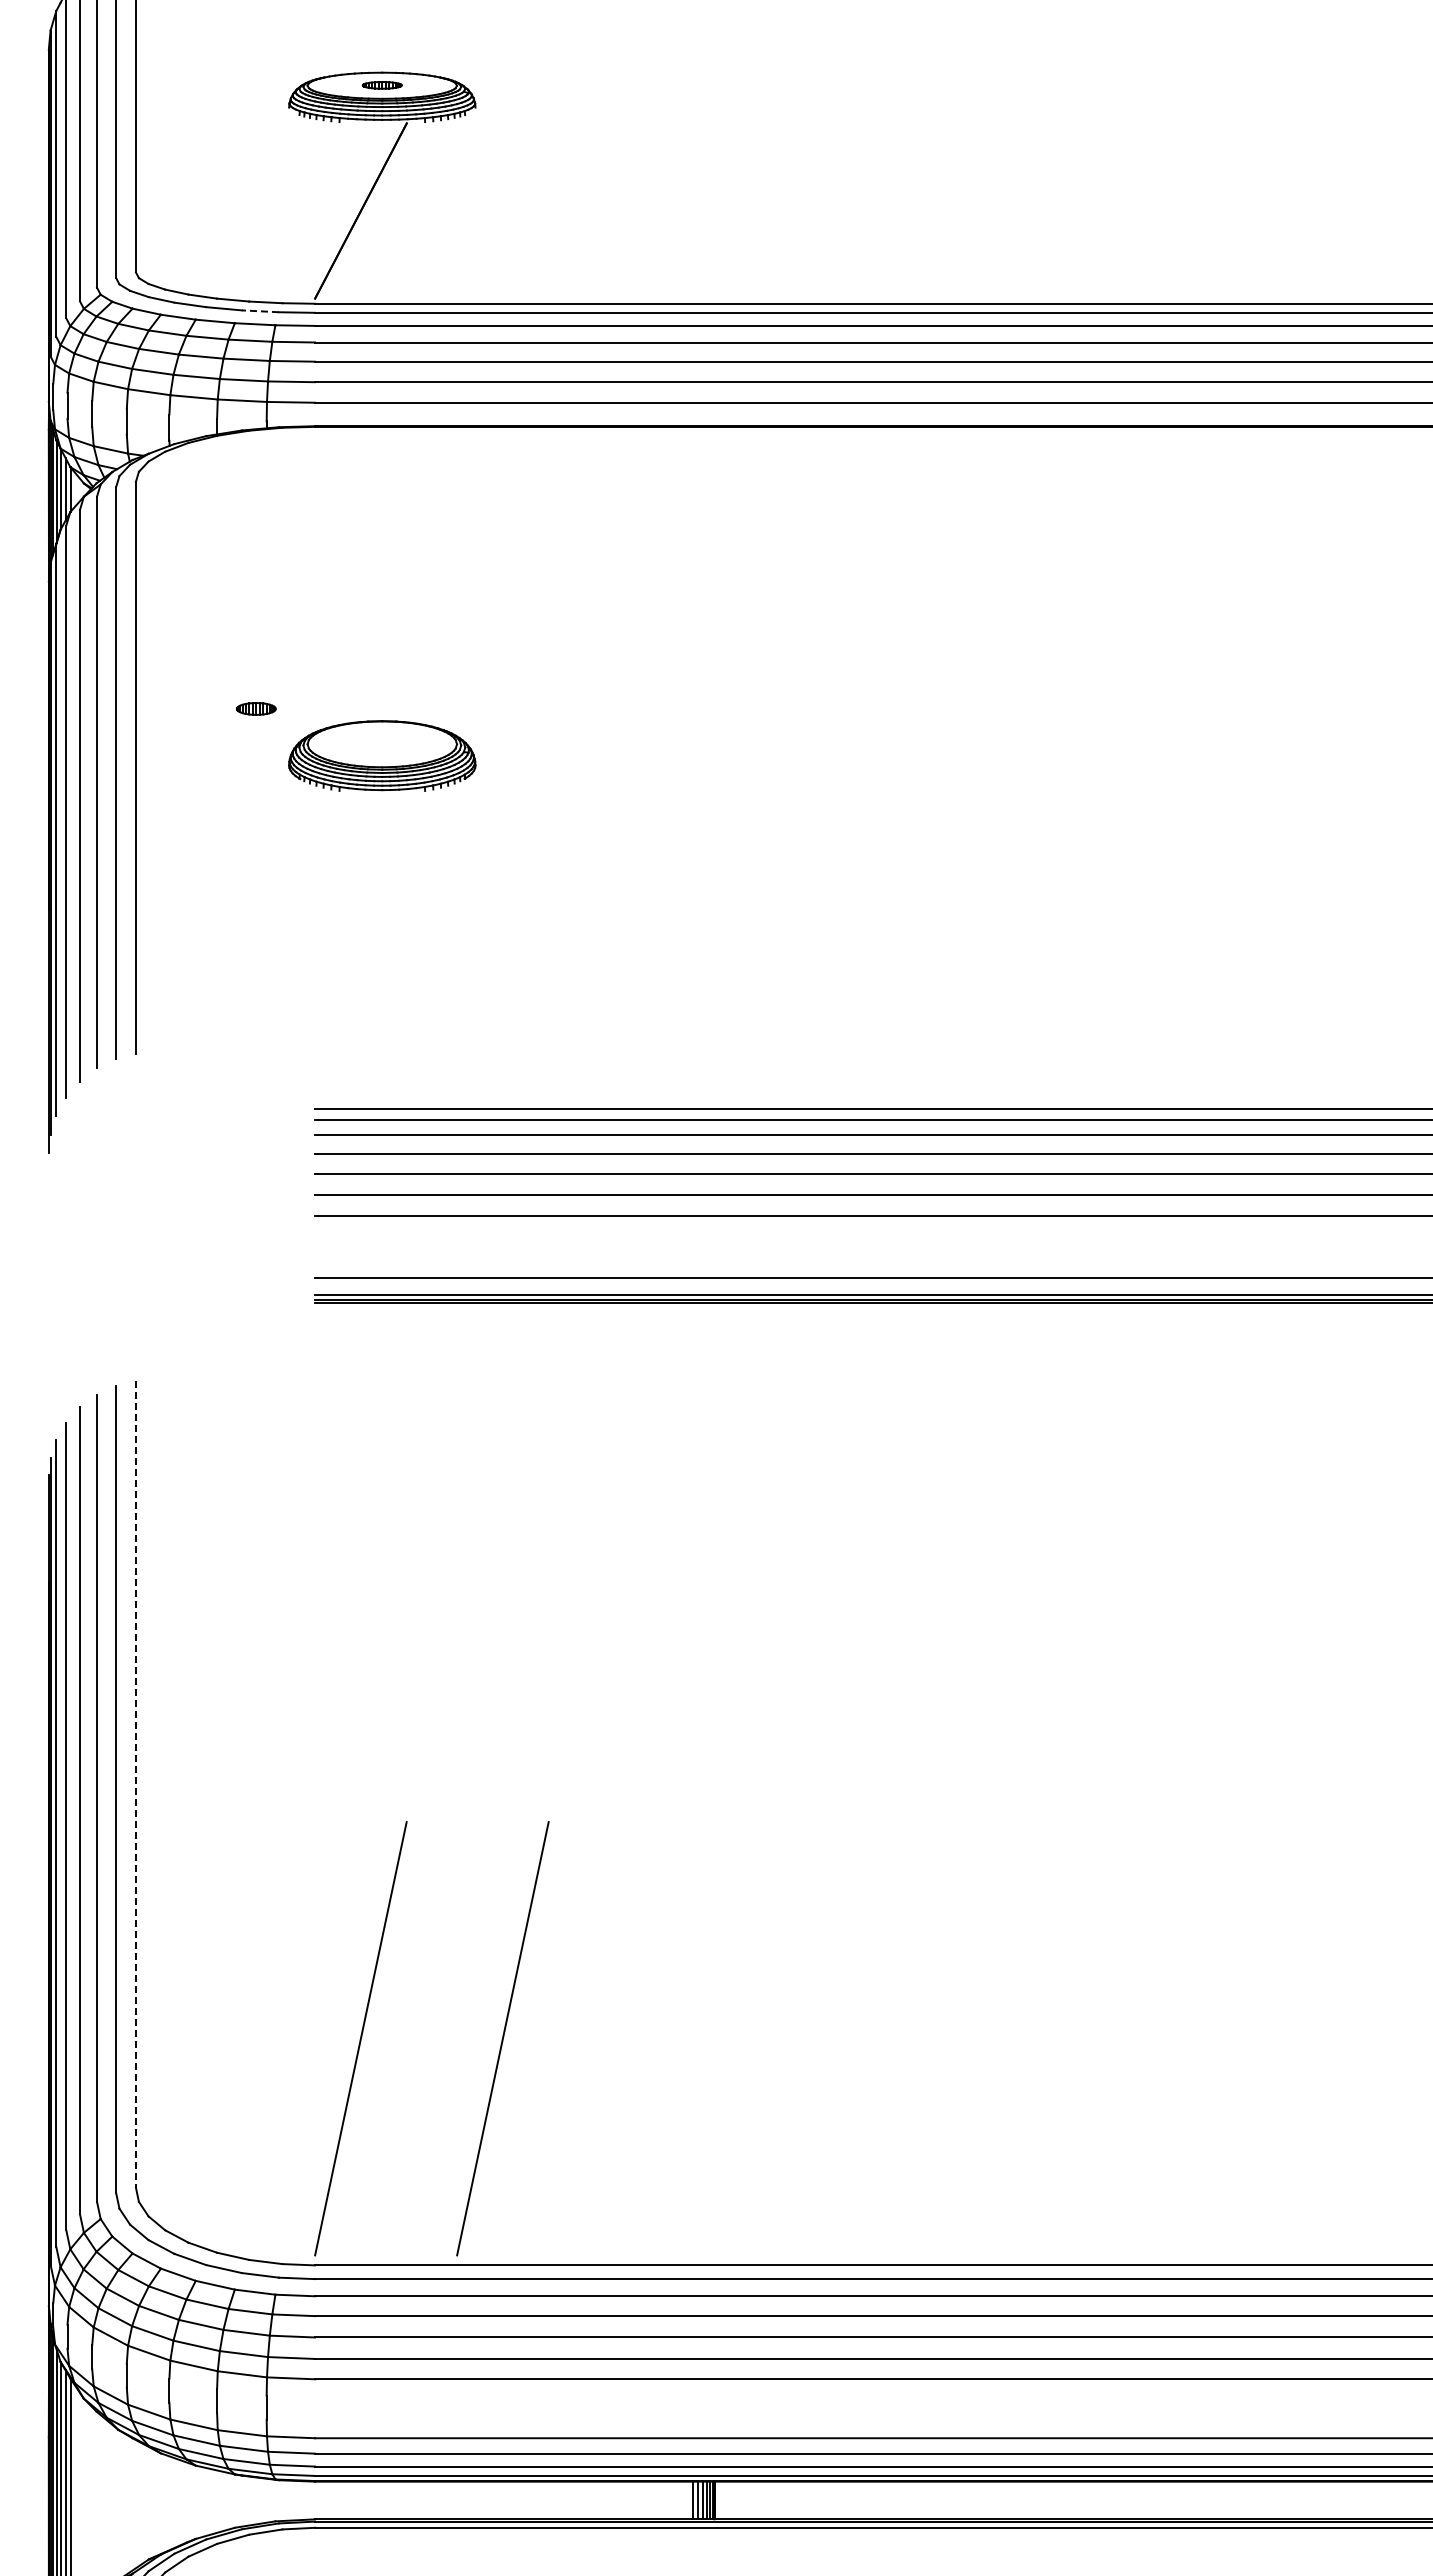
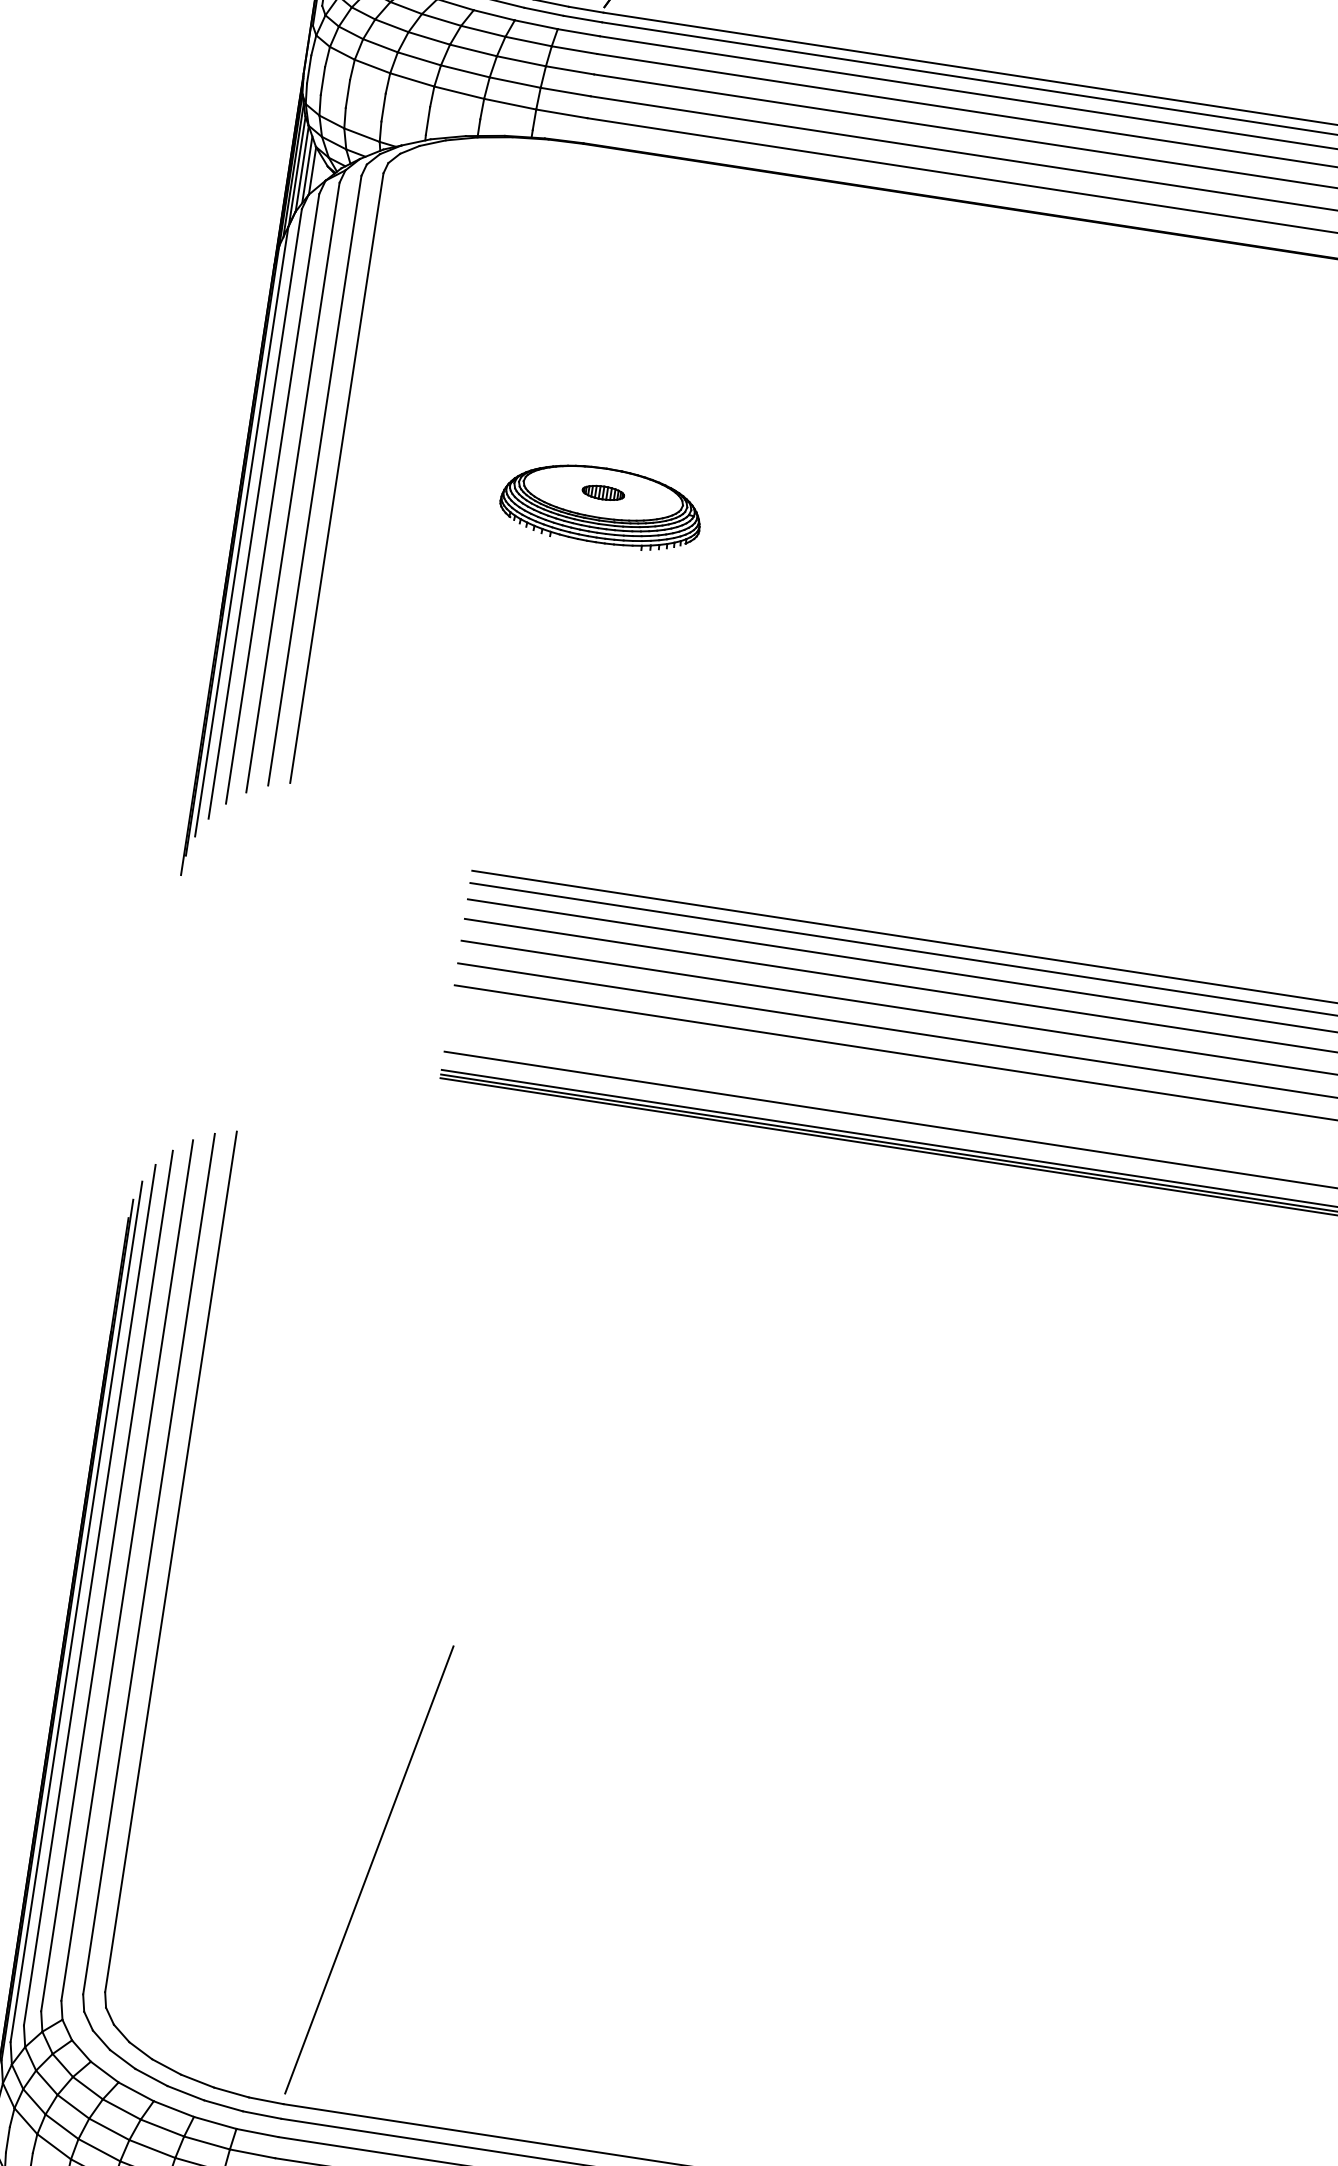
line: (260, 311) -> (544, 12), dashed -> solid
part: (256, 708) -> (603, 492), moved
line: (135, 1784) -> (170, 1562), dashed -> solid
line: (502, 2038) -> (520, 1892), removed

